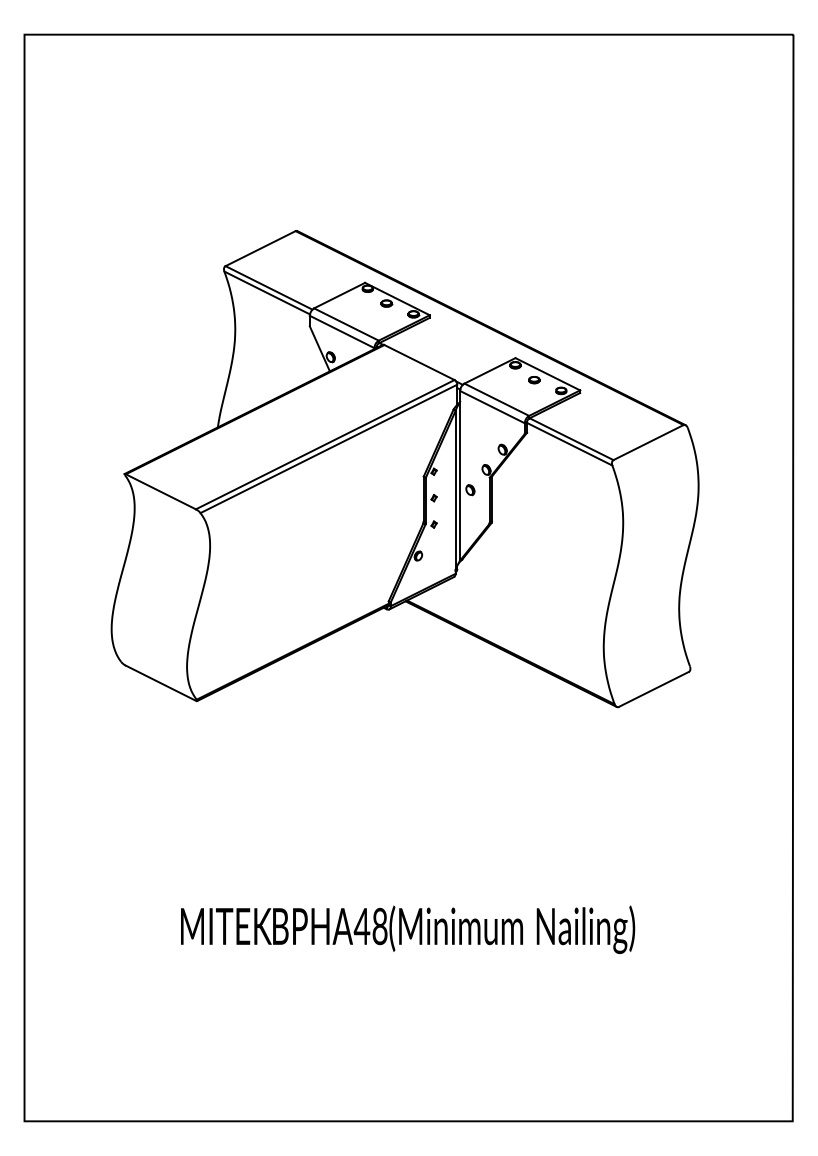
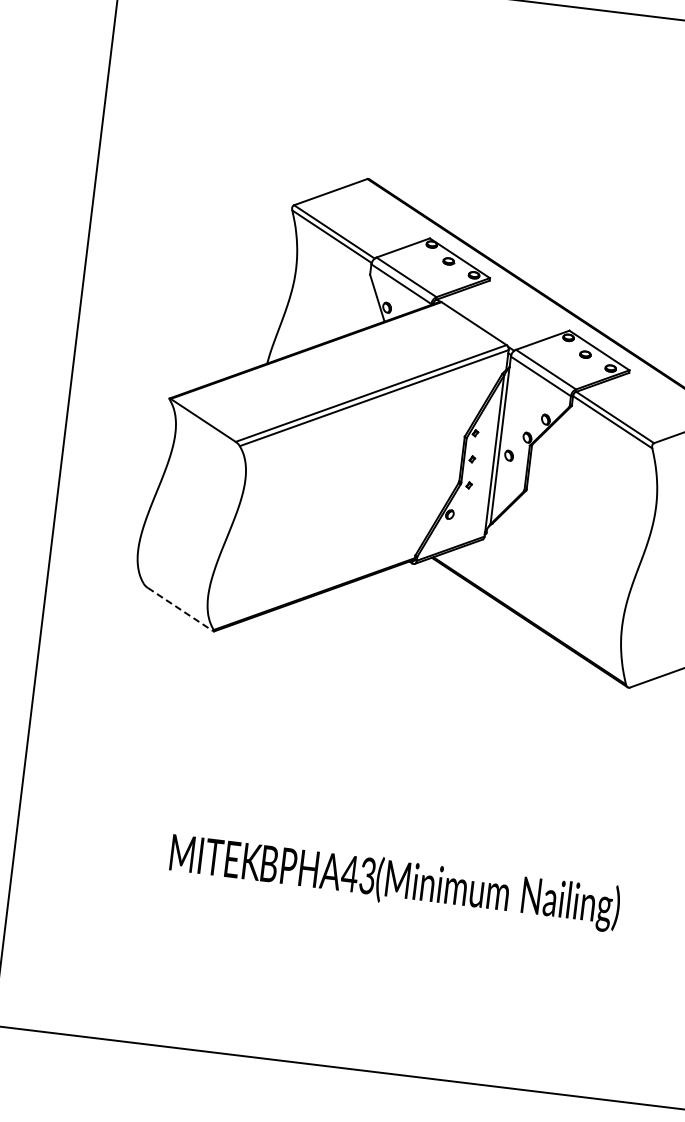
line: (161, 683) -> (180, 609), solid -> dashed
text: (379, 926) -> (367, 875), BPHA48 -> BPHA43

